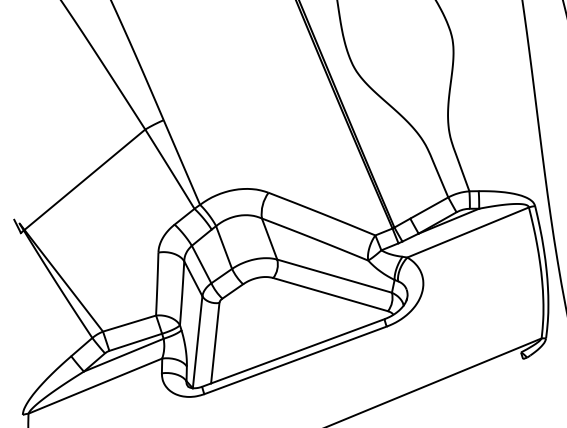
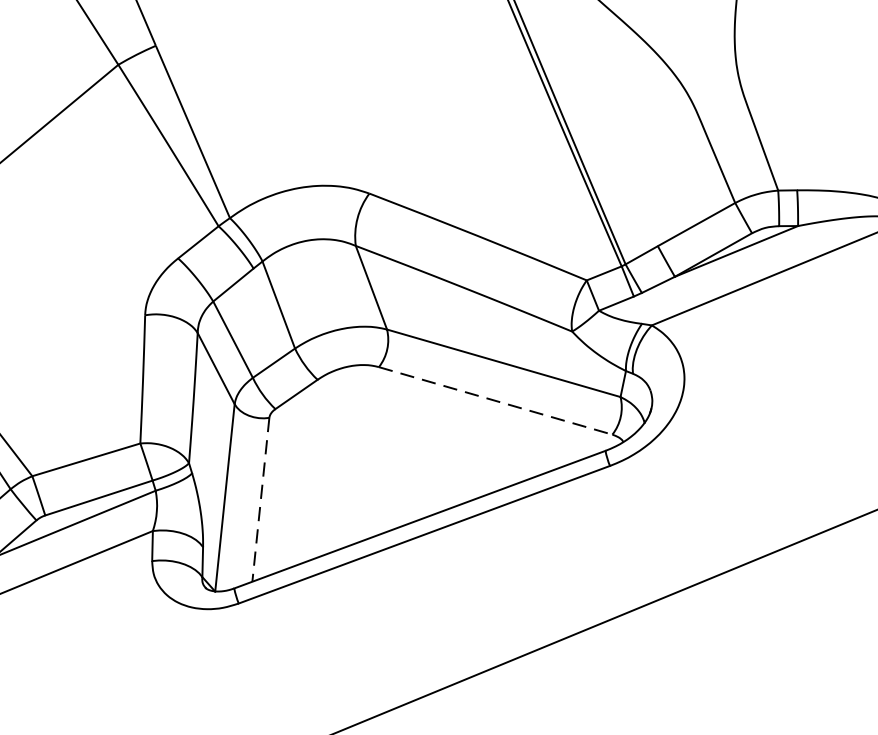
line: (330, 294) -> (495, 400), solid -> dashed
line: (215, 343) -> (261, 500), solid -> dashed

